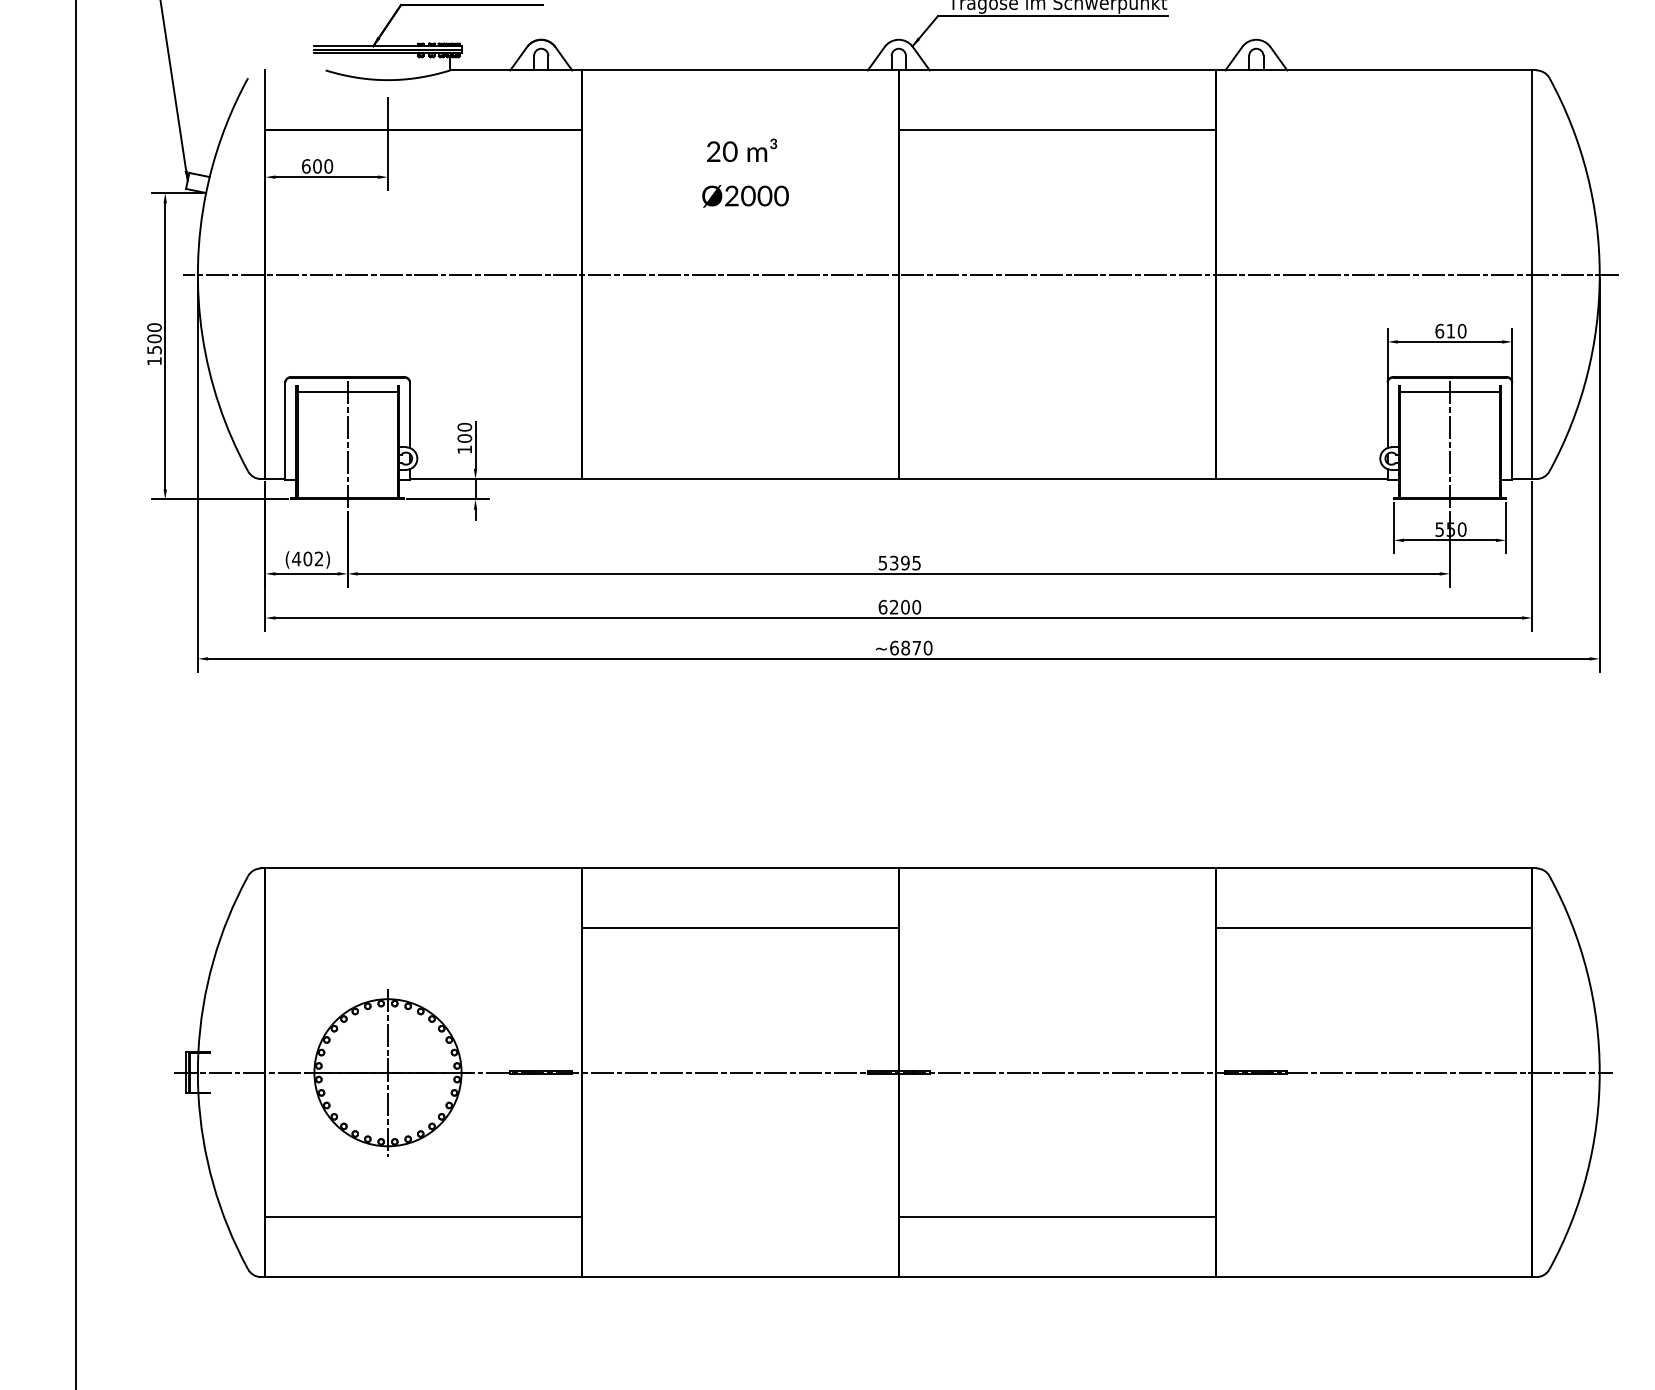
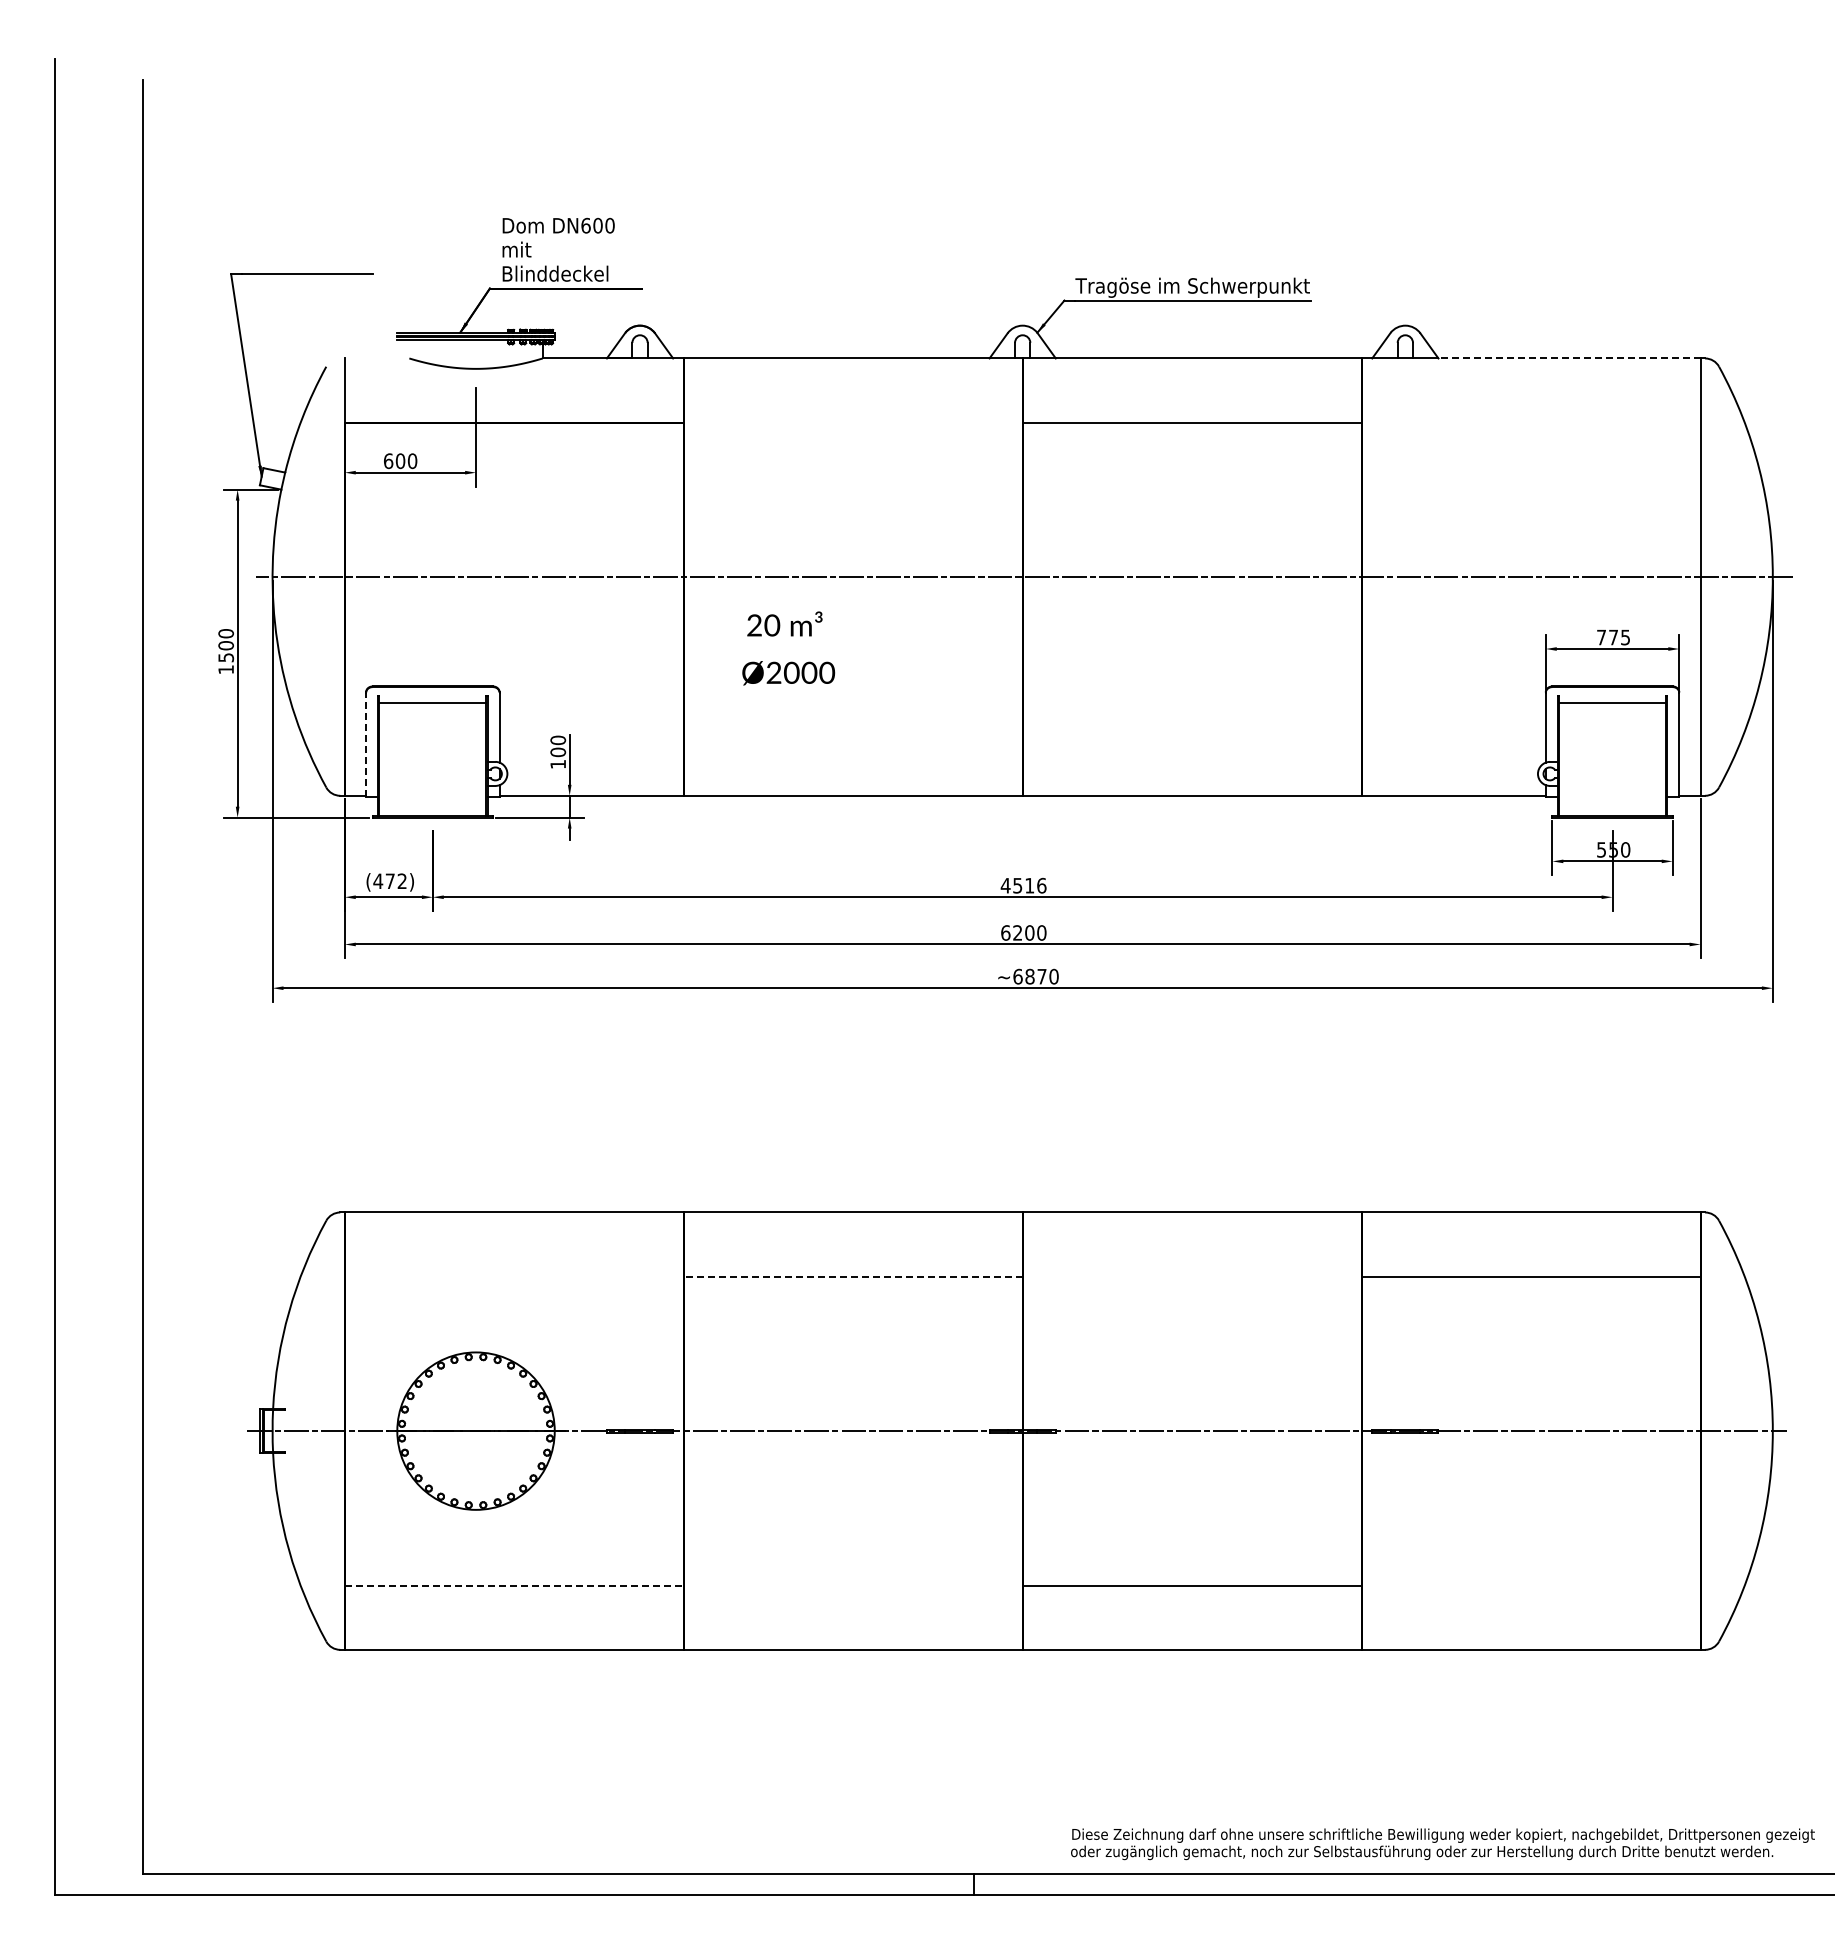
line: (1409, 70) -> (1569, 358), solid -> dashed
text: (745, 173) -> (788, 648), moved
text: (1450, 331) -> (1613, 637), 610 -> 775
line: (285, 431) -> (366, 744), solid -> dashed
line: (347, 442) -> (432, 756), removed
line: (1449, 442) -> (1612, 756), removed
text: (307, 559) -> (389, 881), (402) -> (472)
text: (899, 562) -> (1023, 885), 5395 -> 4516
line: (739, 928) -> (852, 1276), solid -> dashed
line: (388, 1072) -> (476, 1430), removed
line: (423, 1216) -> (514, 1585), solid -> dashed

